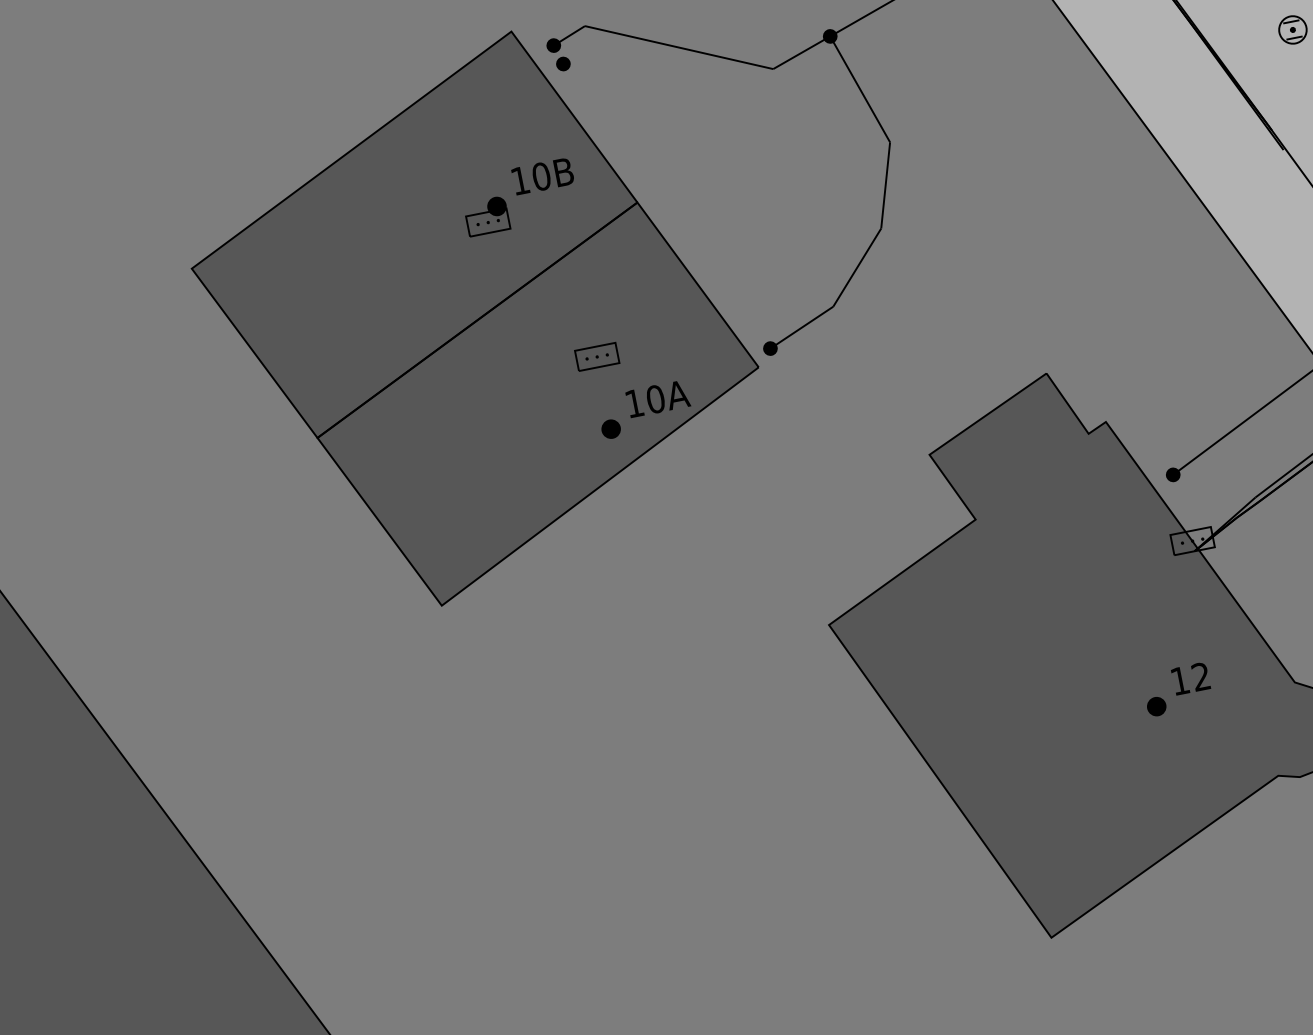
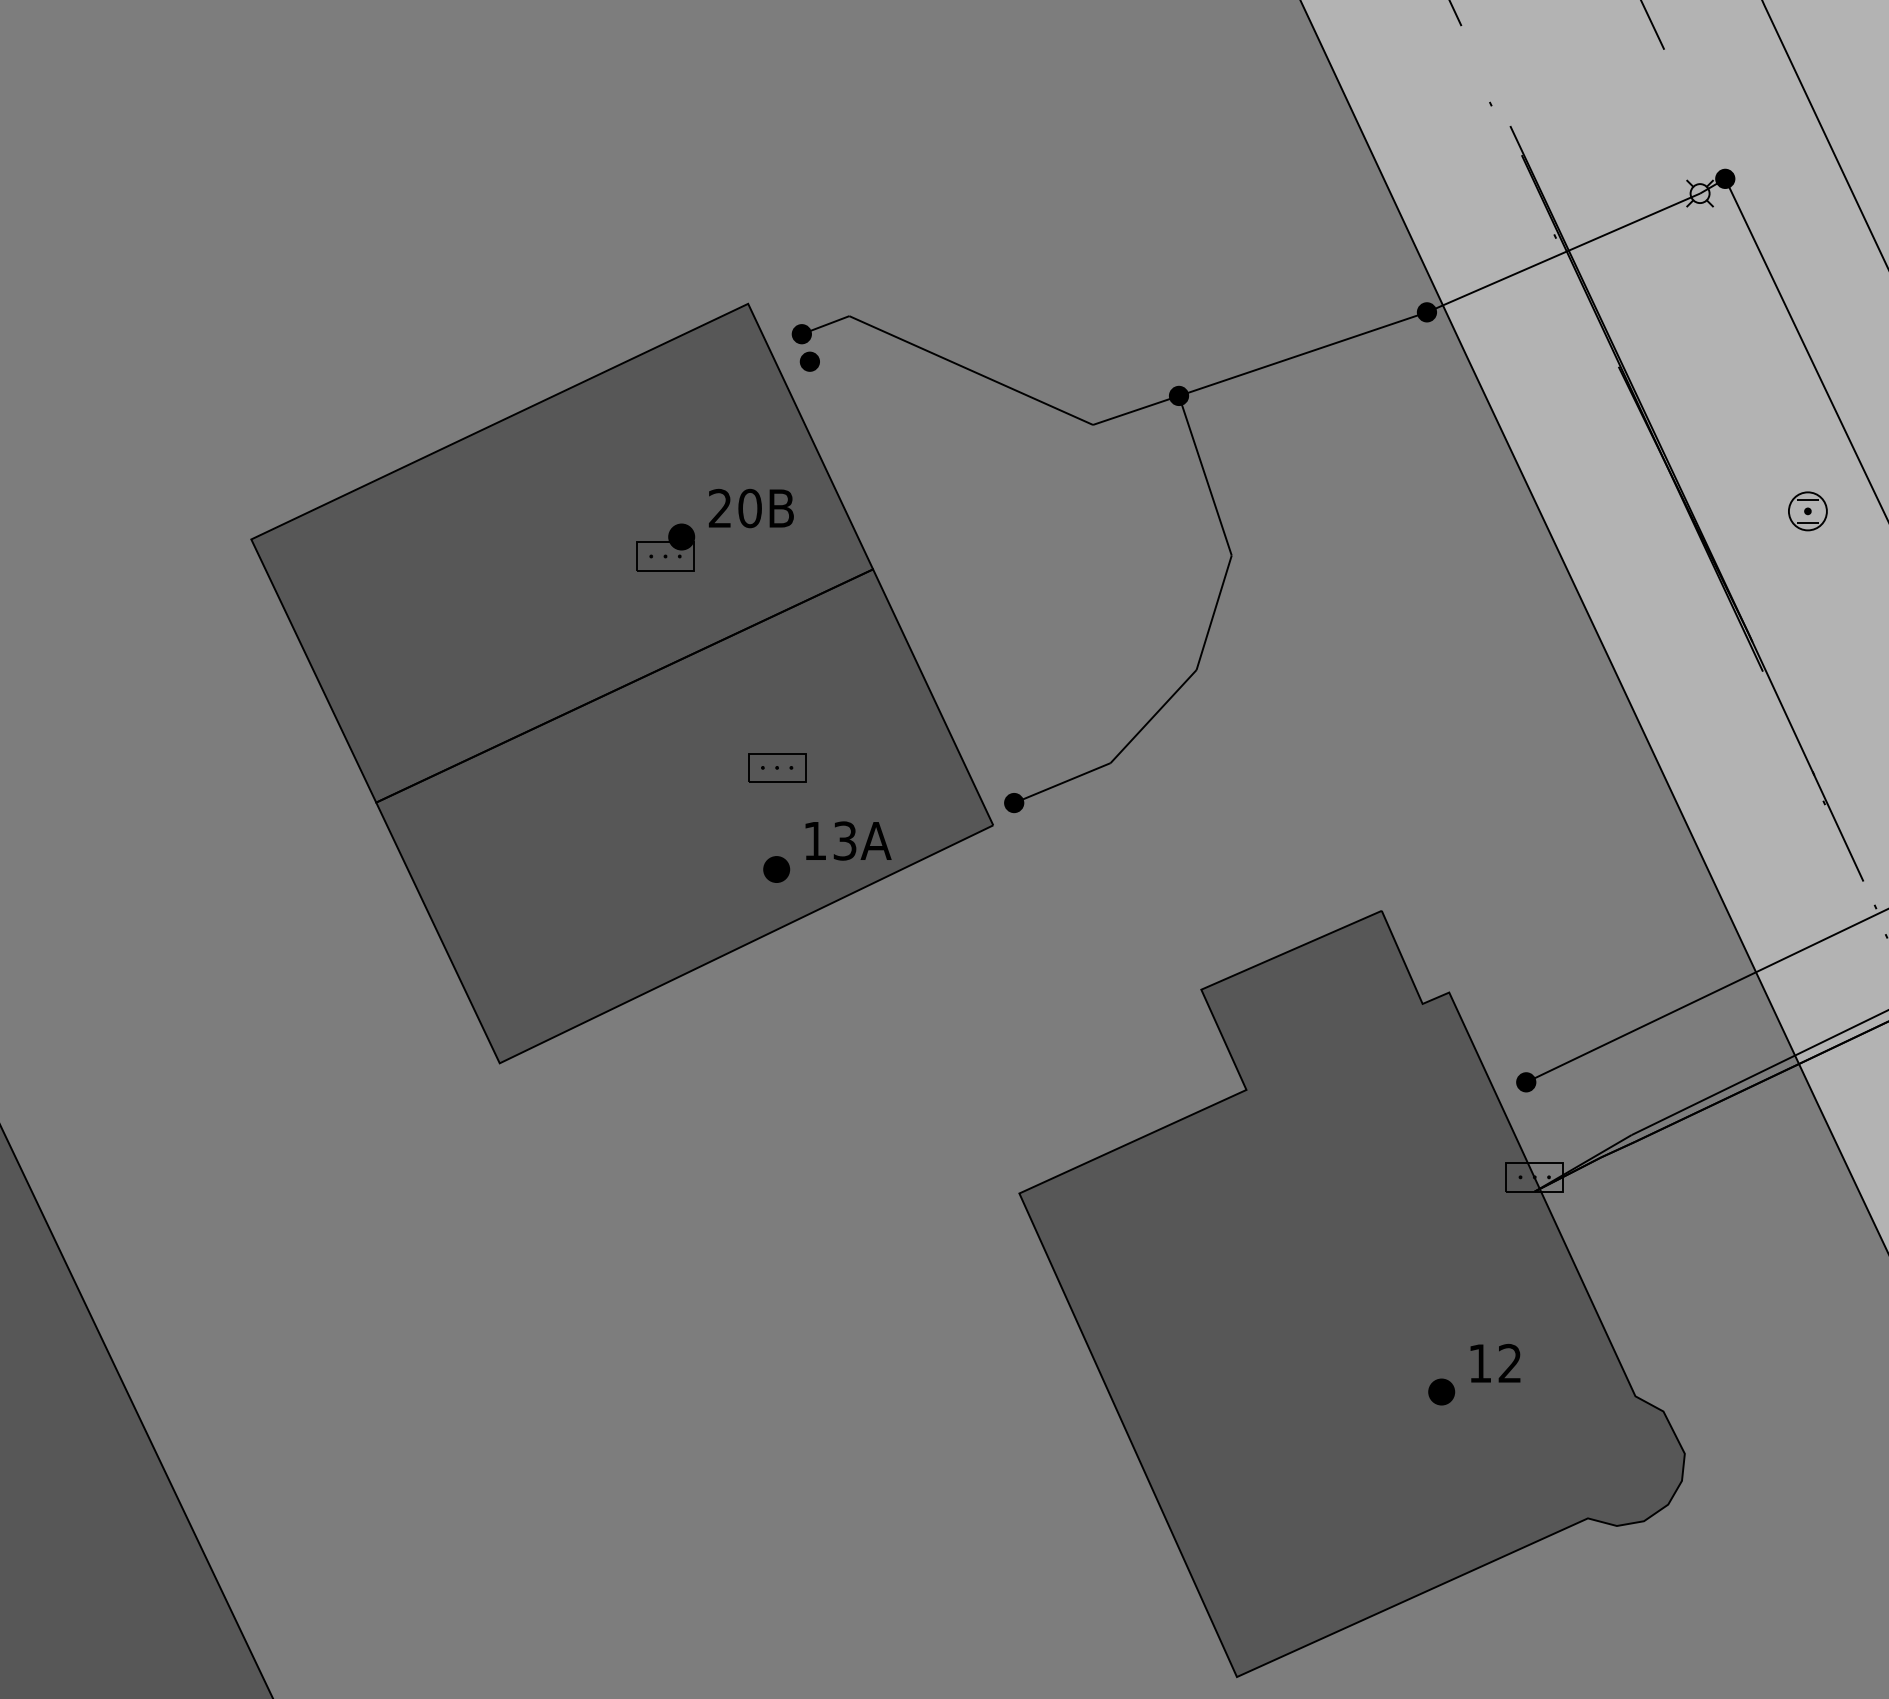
text: (519, 180) -> (719, 508), 10B -> 20B
text: (655, 399) -> (844, 840), 10A -> 13A

